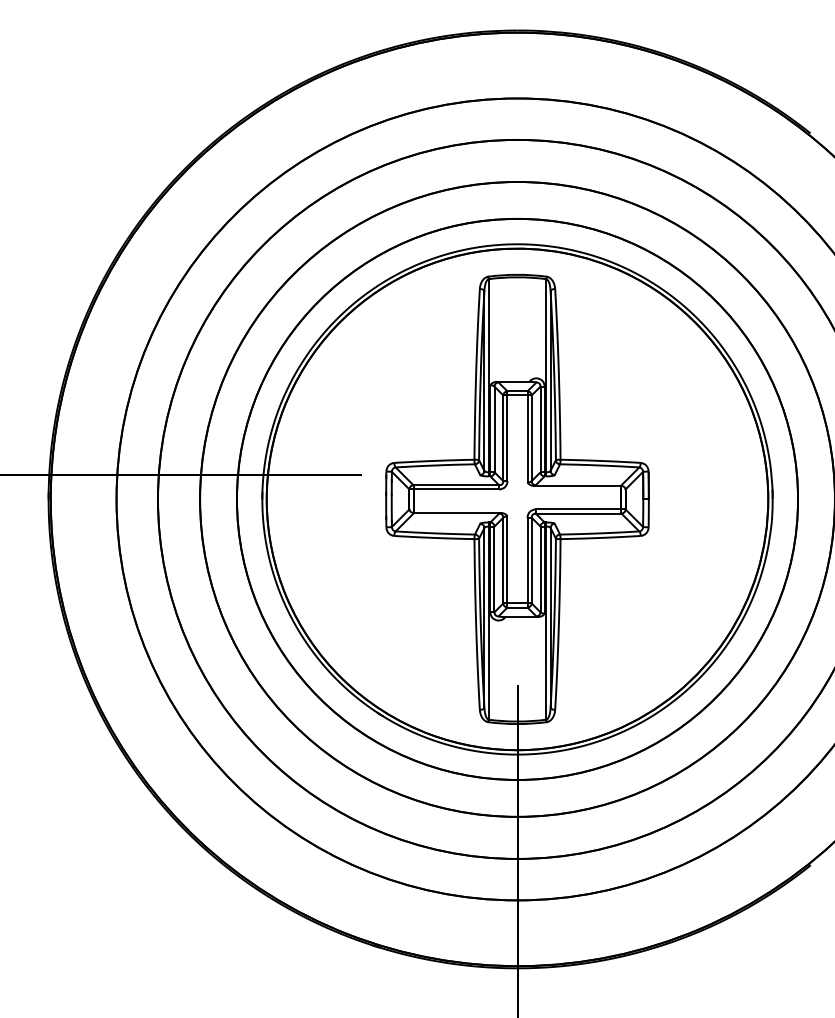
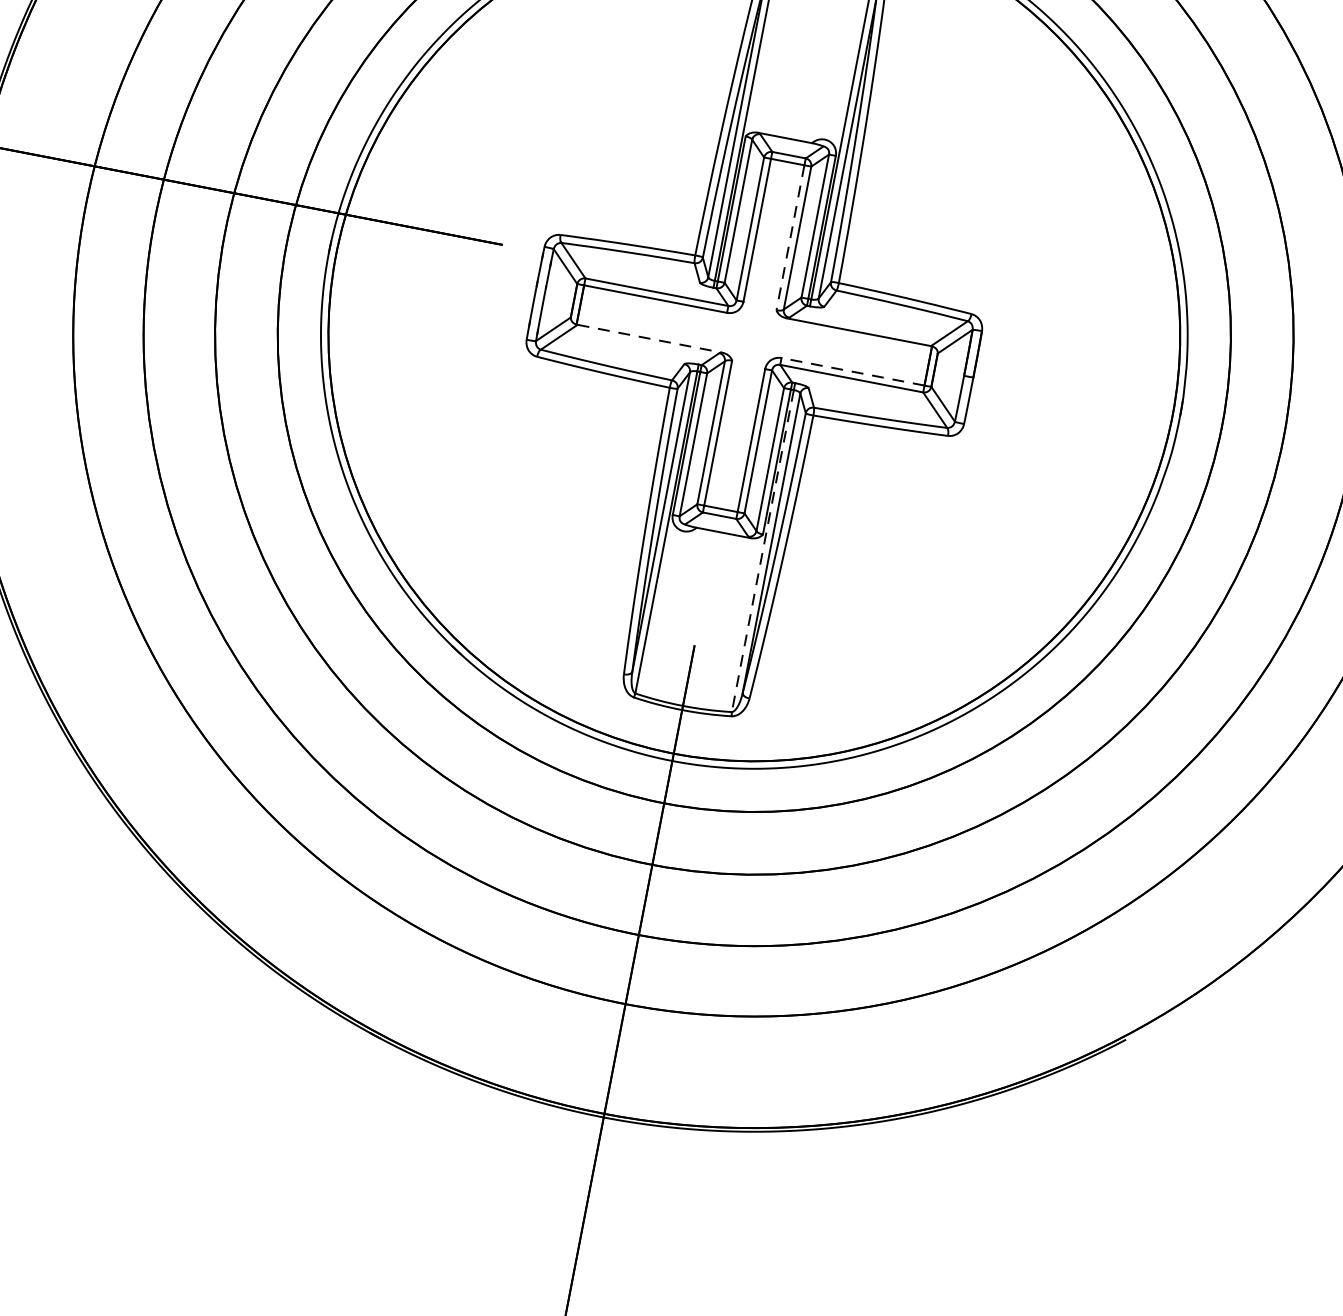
line: (527, 439) -> (790, 238), solid -> dashed
line: (578, 509) -> (852, 371), solid -> dashed
line: (457, 512) -> (650, 337), solid -> dashed
line: (546, 623) -> (762, 551), solid -> dashed

